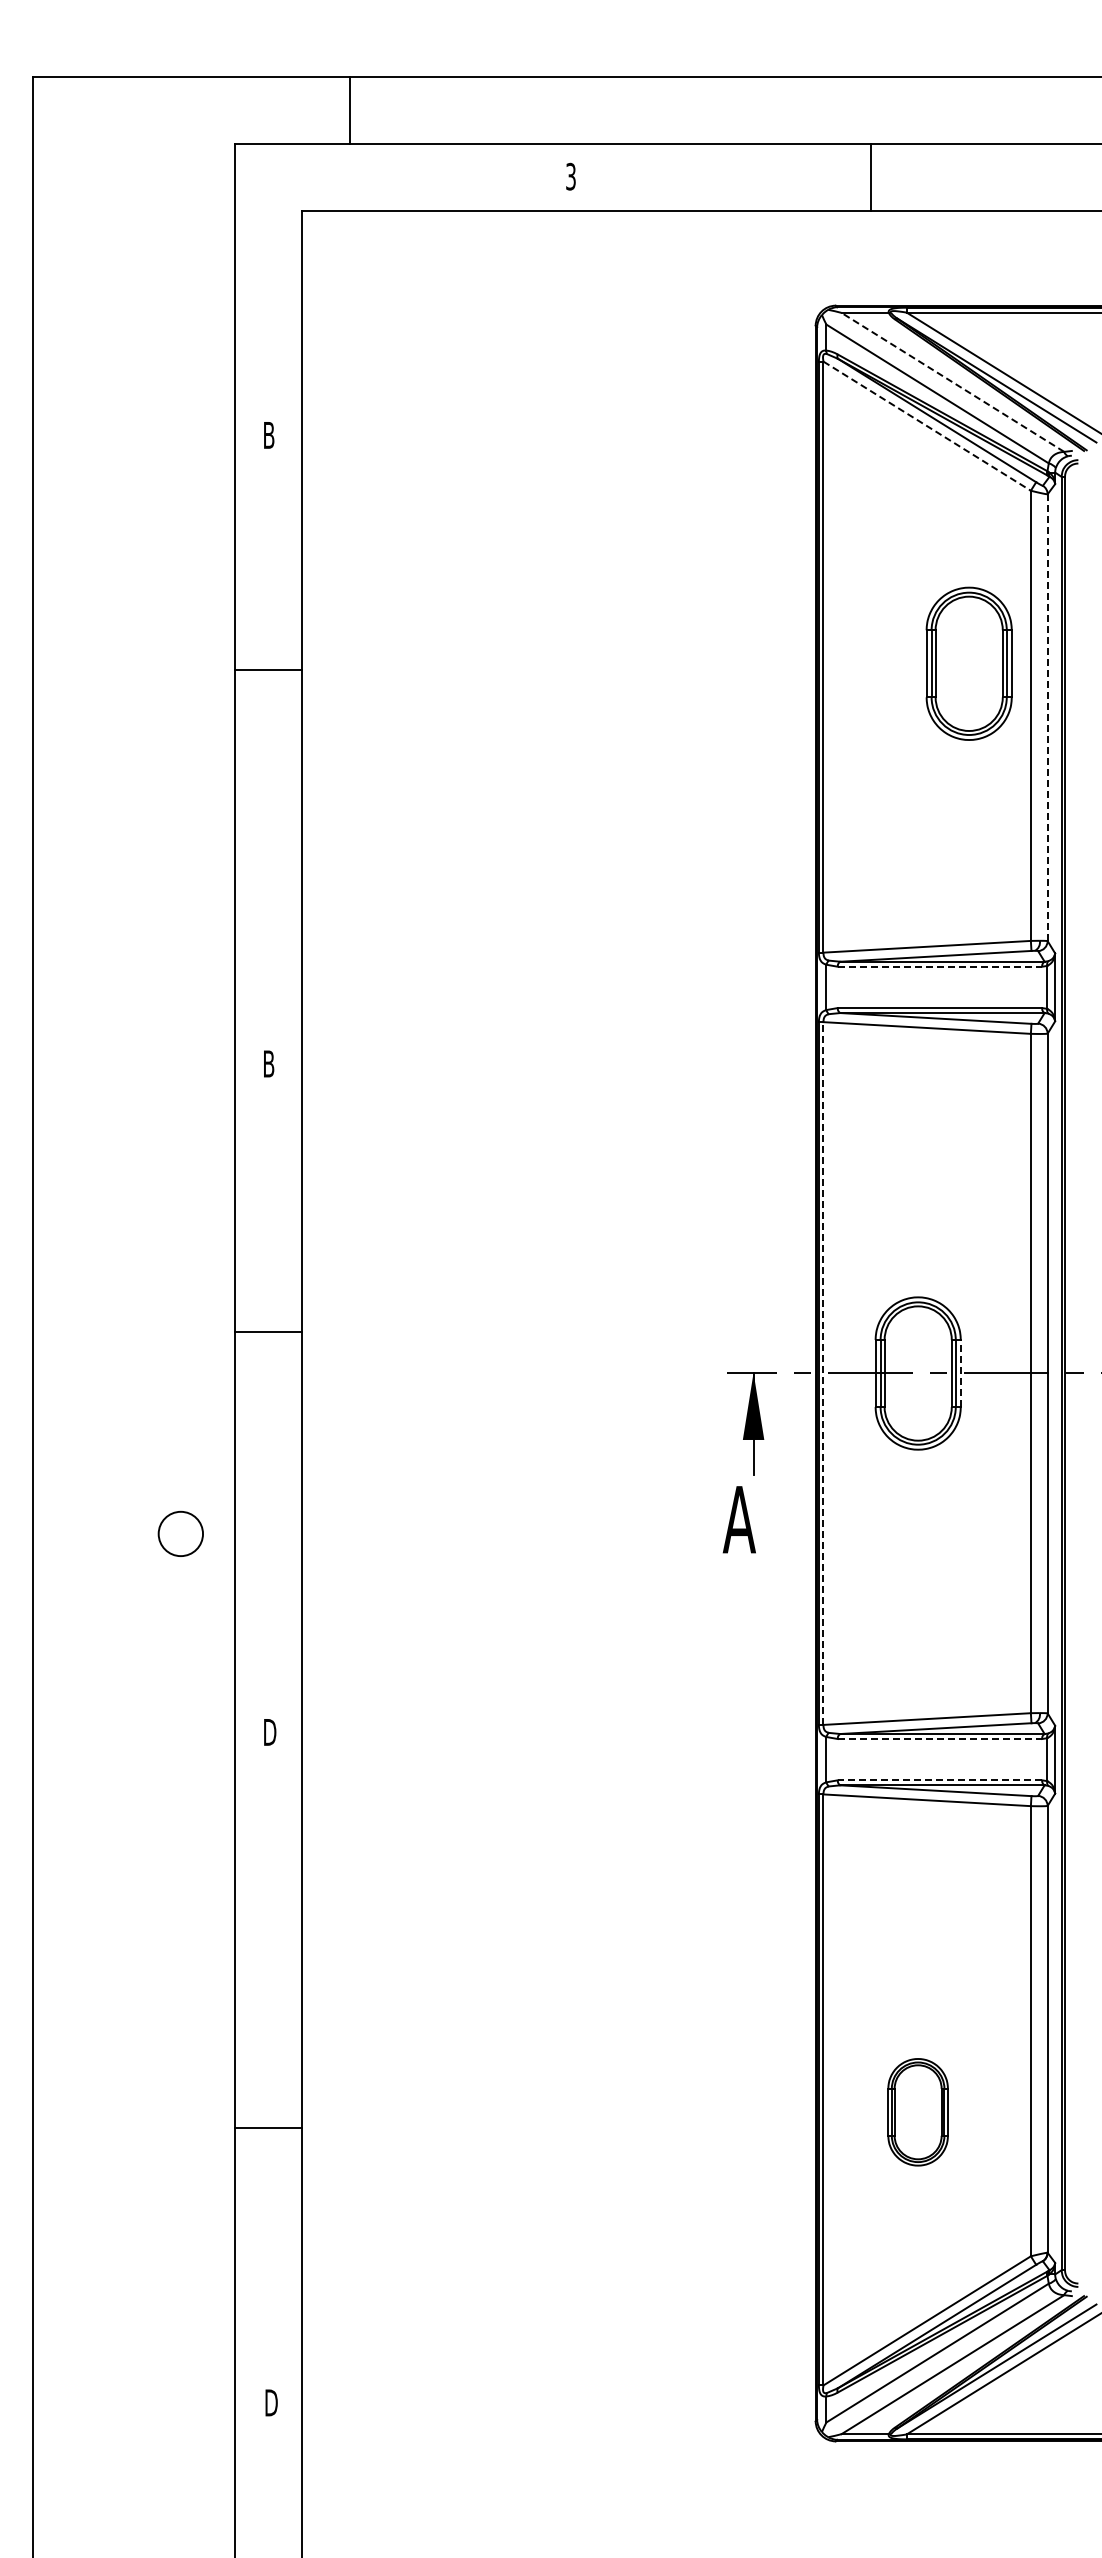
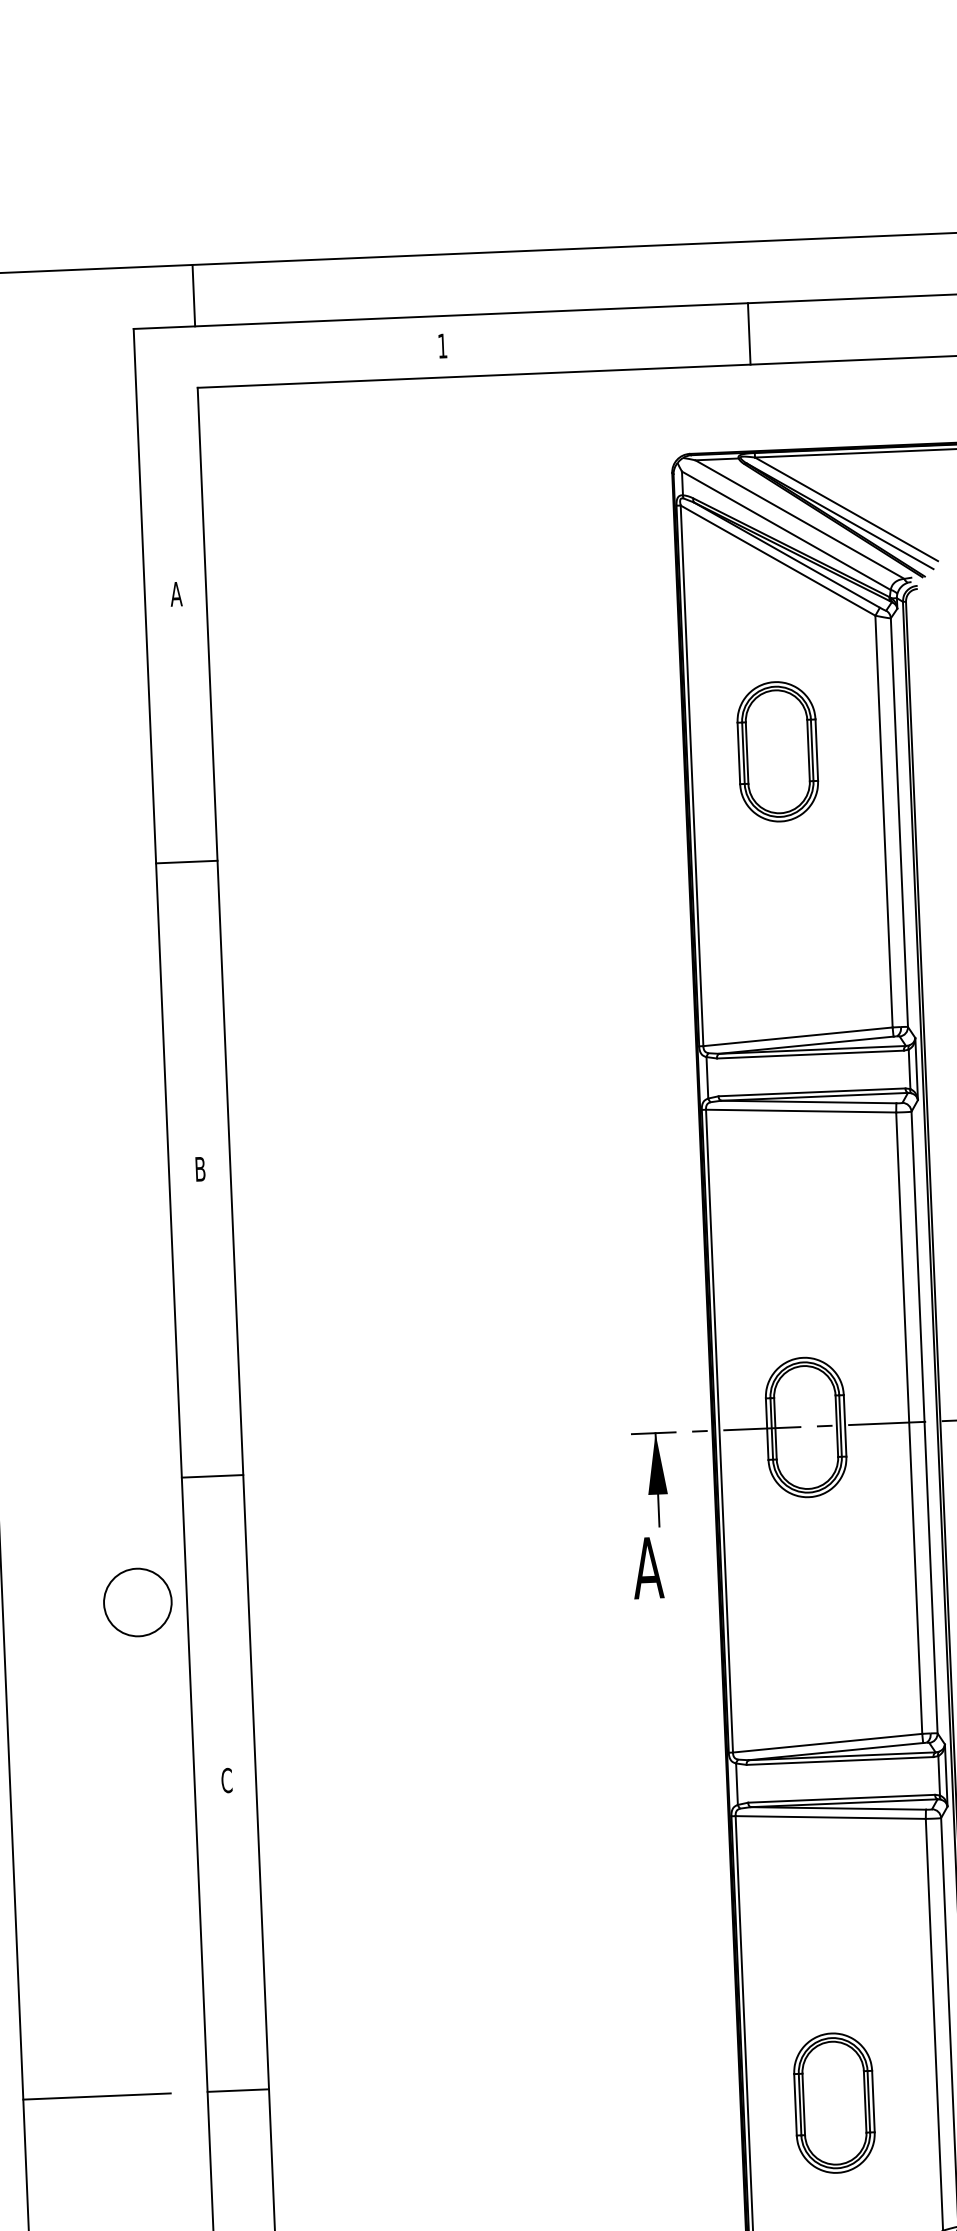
line: (349, 109) -> (193, 294), moved
text: (570, 176) -> (442, 345), 3 -> 1
line: (871, 177) -> (749, 333), moved
line: (952, 382) -> (799, 519), dashed -> solid
line: (927, 426) -> (778, 560), dashed -> solid
text: (268, 435) -> (175, 594), B -> A
part: (968, 663) -> (777, 751), moved
line: (267, 670) -> (186, 862), moved
line: (1047, 718) -> (899, 823), dashed -> solid
line: (940, 966) -> (810, 1054), dashed -> solid
line: (267, 1331) -> (211, 1476), moved
line: (823, 1373) -> (719, 1431), dashed -> solid
line: (960, 1373) -> (844, 1425), dashed -> solid
circle: (180, 1533) -> (137, 1602), size x1.67
text: (270, 1732) -> (227, 1780), D -> C
line: (940, 1739) -> (840, 1761), dashed -> solid
line: (939, 1780) -> (841, 1798), dashed -> solid
line: (113, 2071) -> (96, 2096), added
part: (917, 2112) -> (833, 2103), size x1.43
line: (267, 2128) -> (237, 2090), moved

